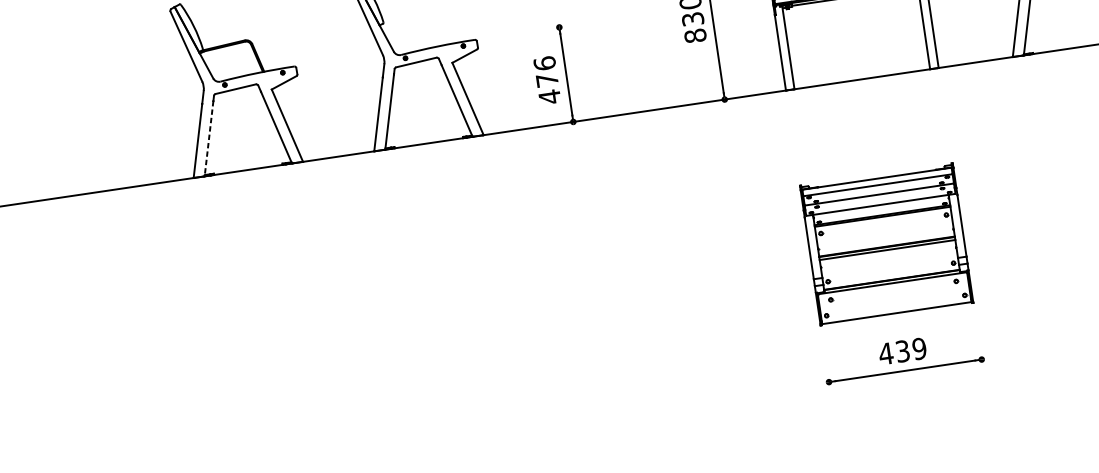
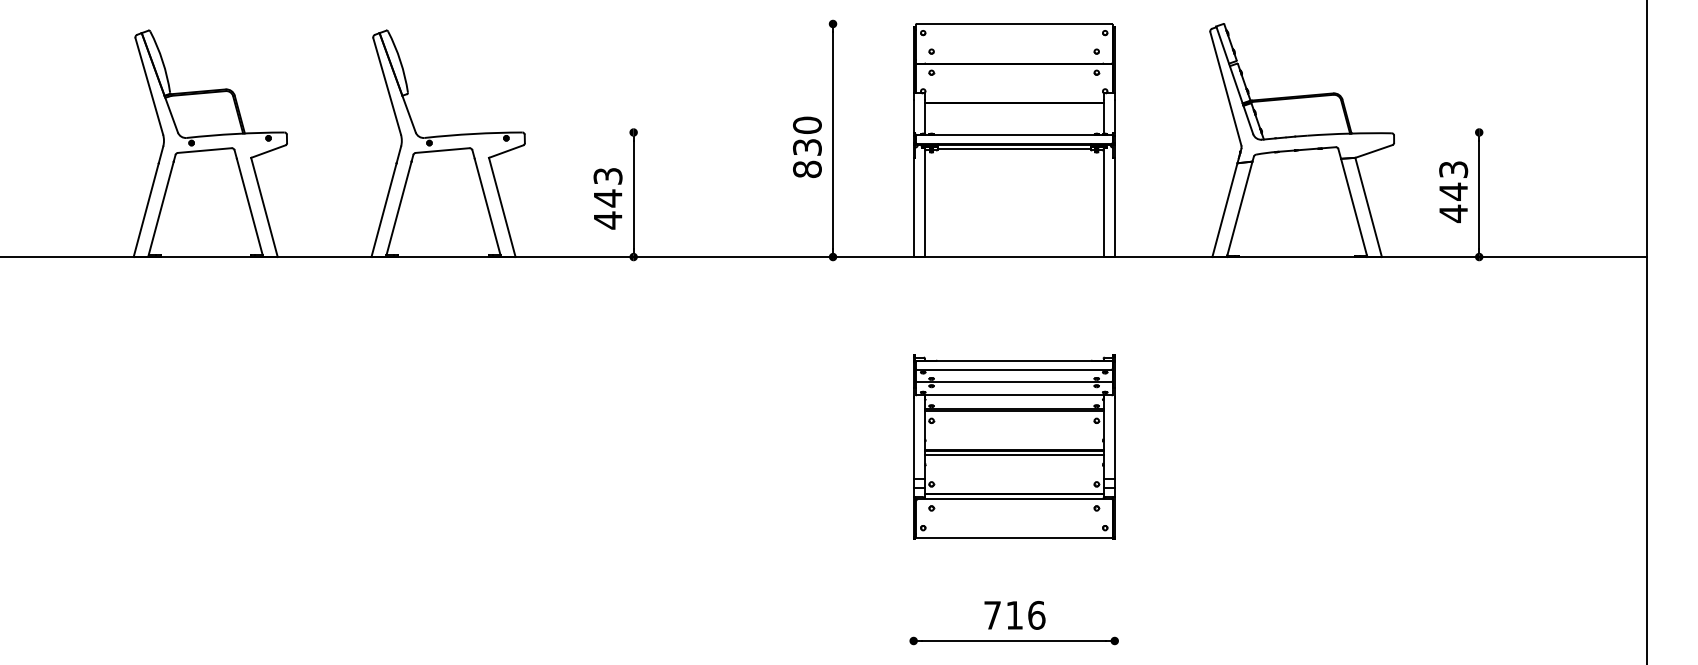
text: (545, 72) -> (607, 187), 476 -> 443
line: (209, 138) -> (161, 208), dashed -> solid
part: (886, 243) -> (1014, 446), moved
text: (902, 350) -> (1014, 614), 439 -> 716

